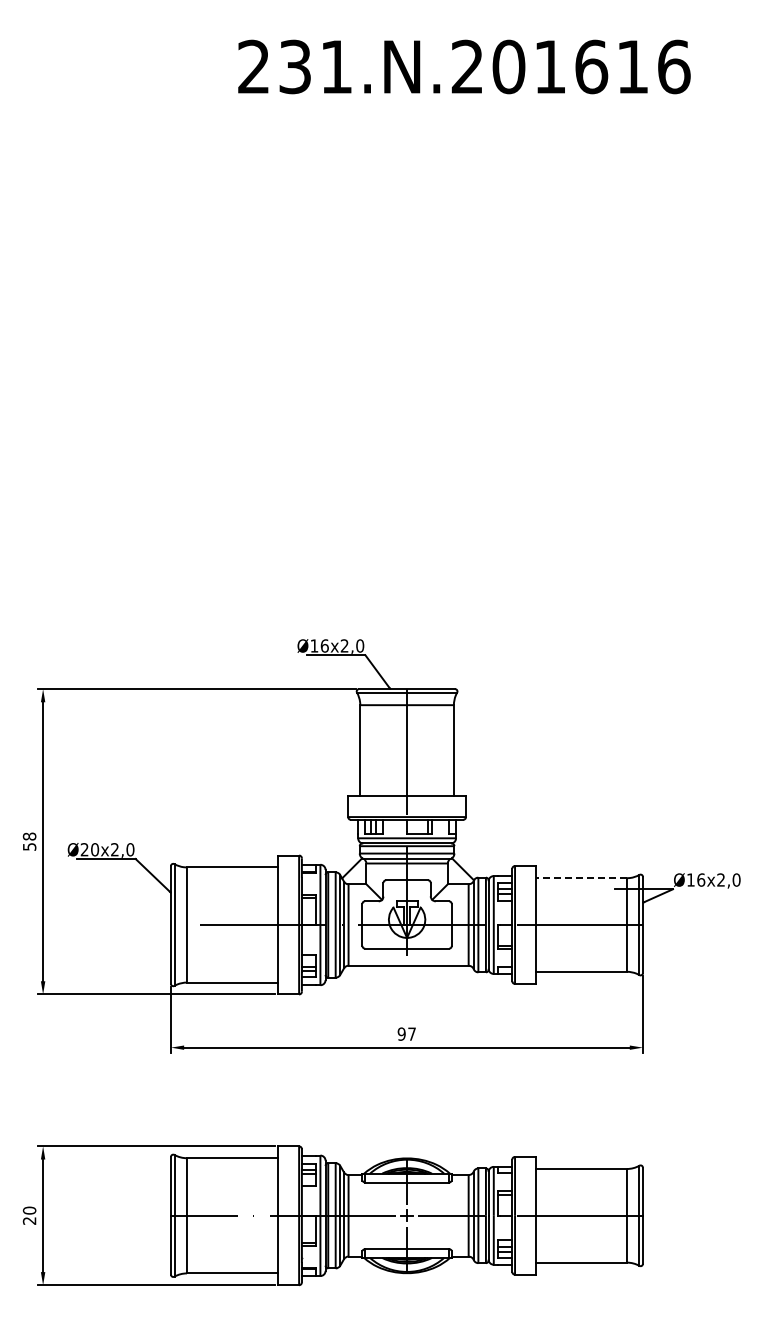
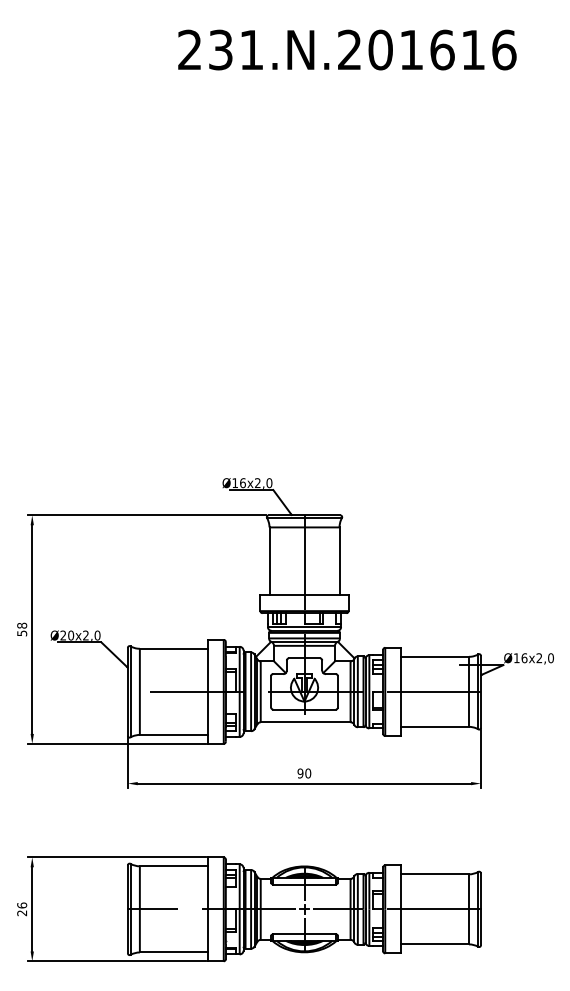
line: (580, 878) -> (434, 657), dashed -> solid
text: (412, 1033) -> (308, 773), 97 -> 90
text: (29, 1210) -> (22, 905), 20 -> 26

